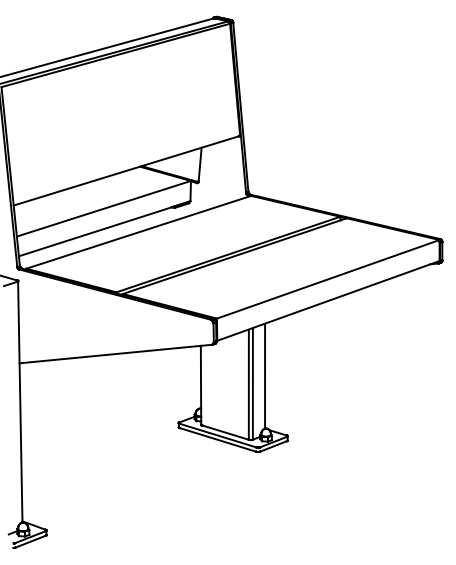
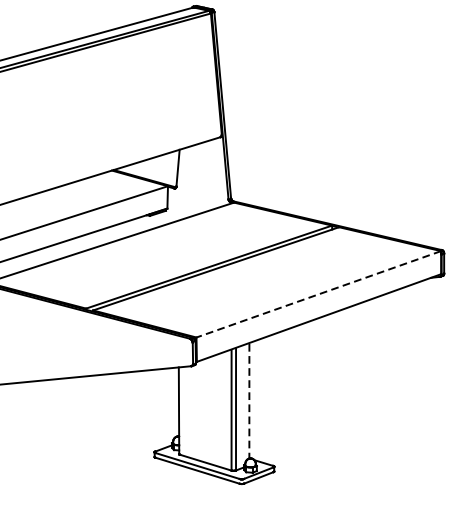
line: (327, 279) -> (317, 294), solid -> dashed
line: (265, 377) -> (249, 402), solid -> dashed

